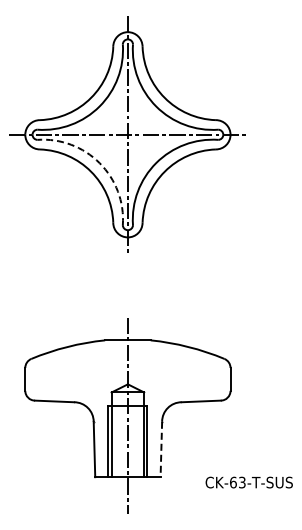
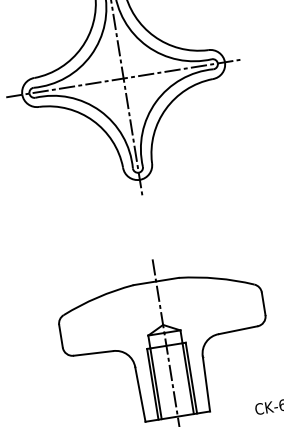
arc: (99, 163) -> (100, 111), dashed -> solid
line: (161, 449) -> (206, 383), dashed -> solid

